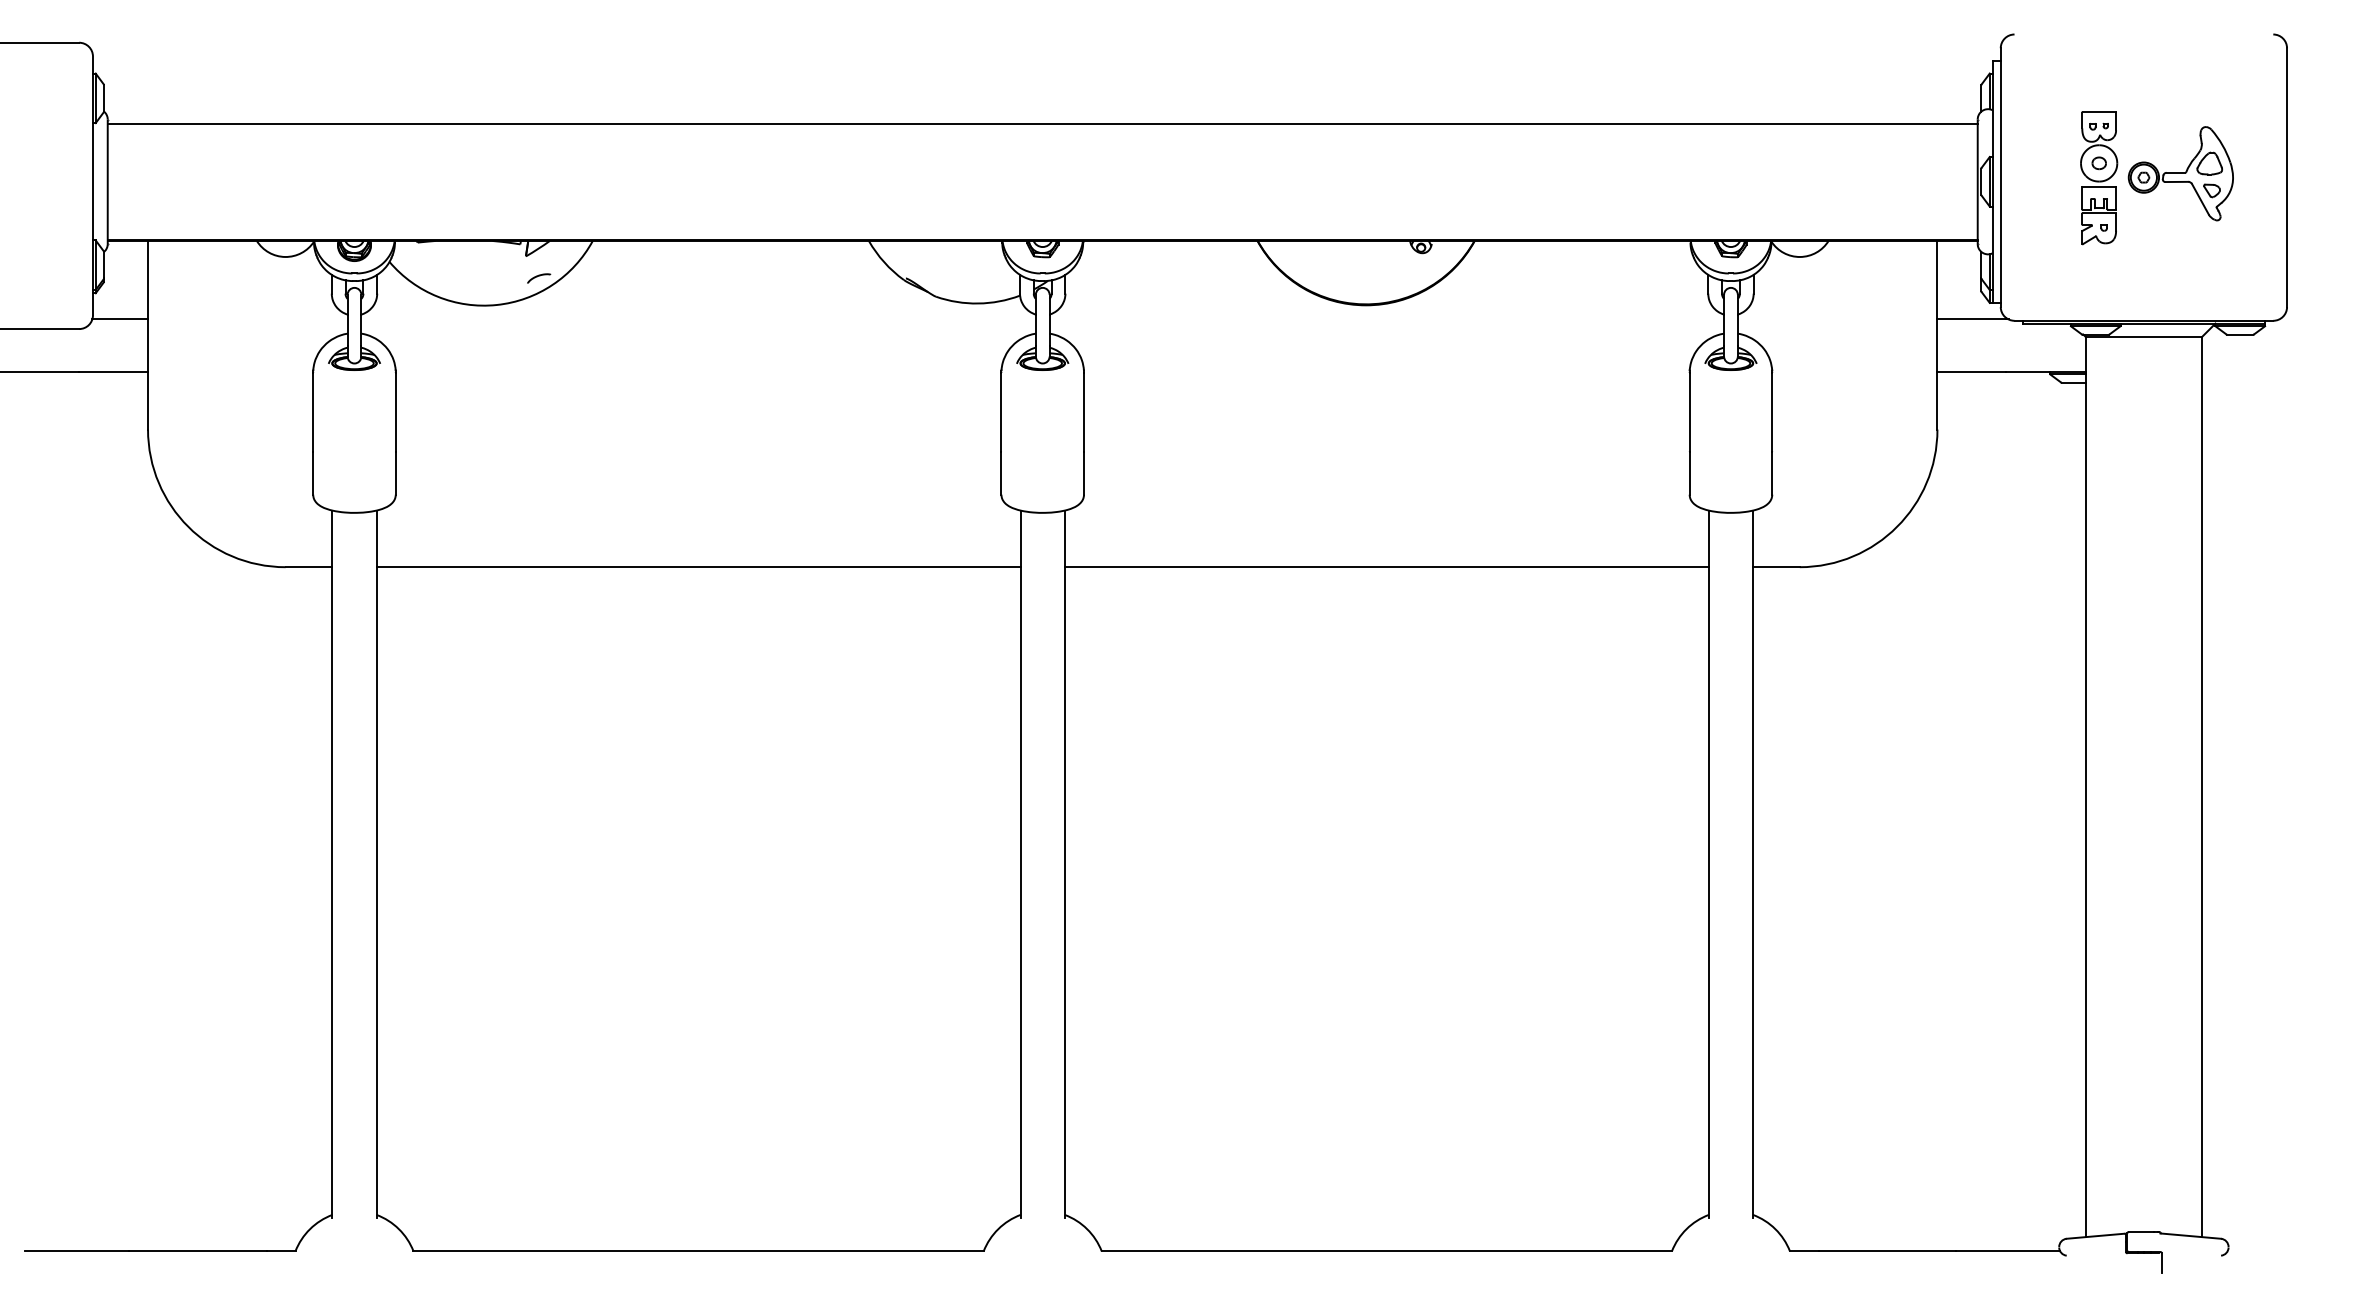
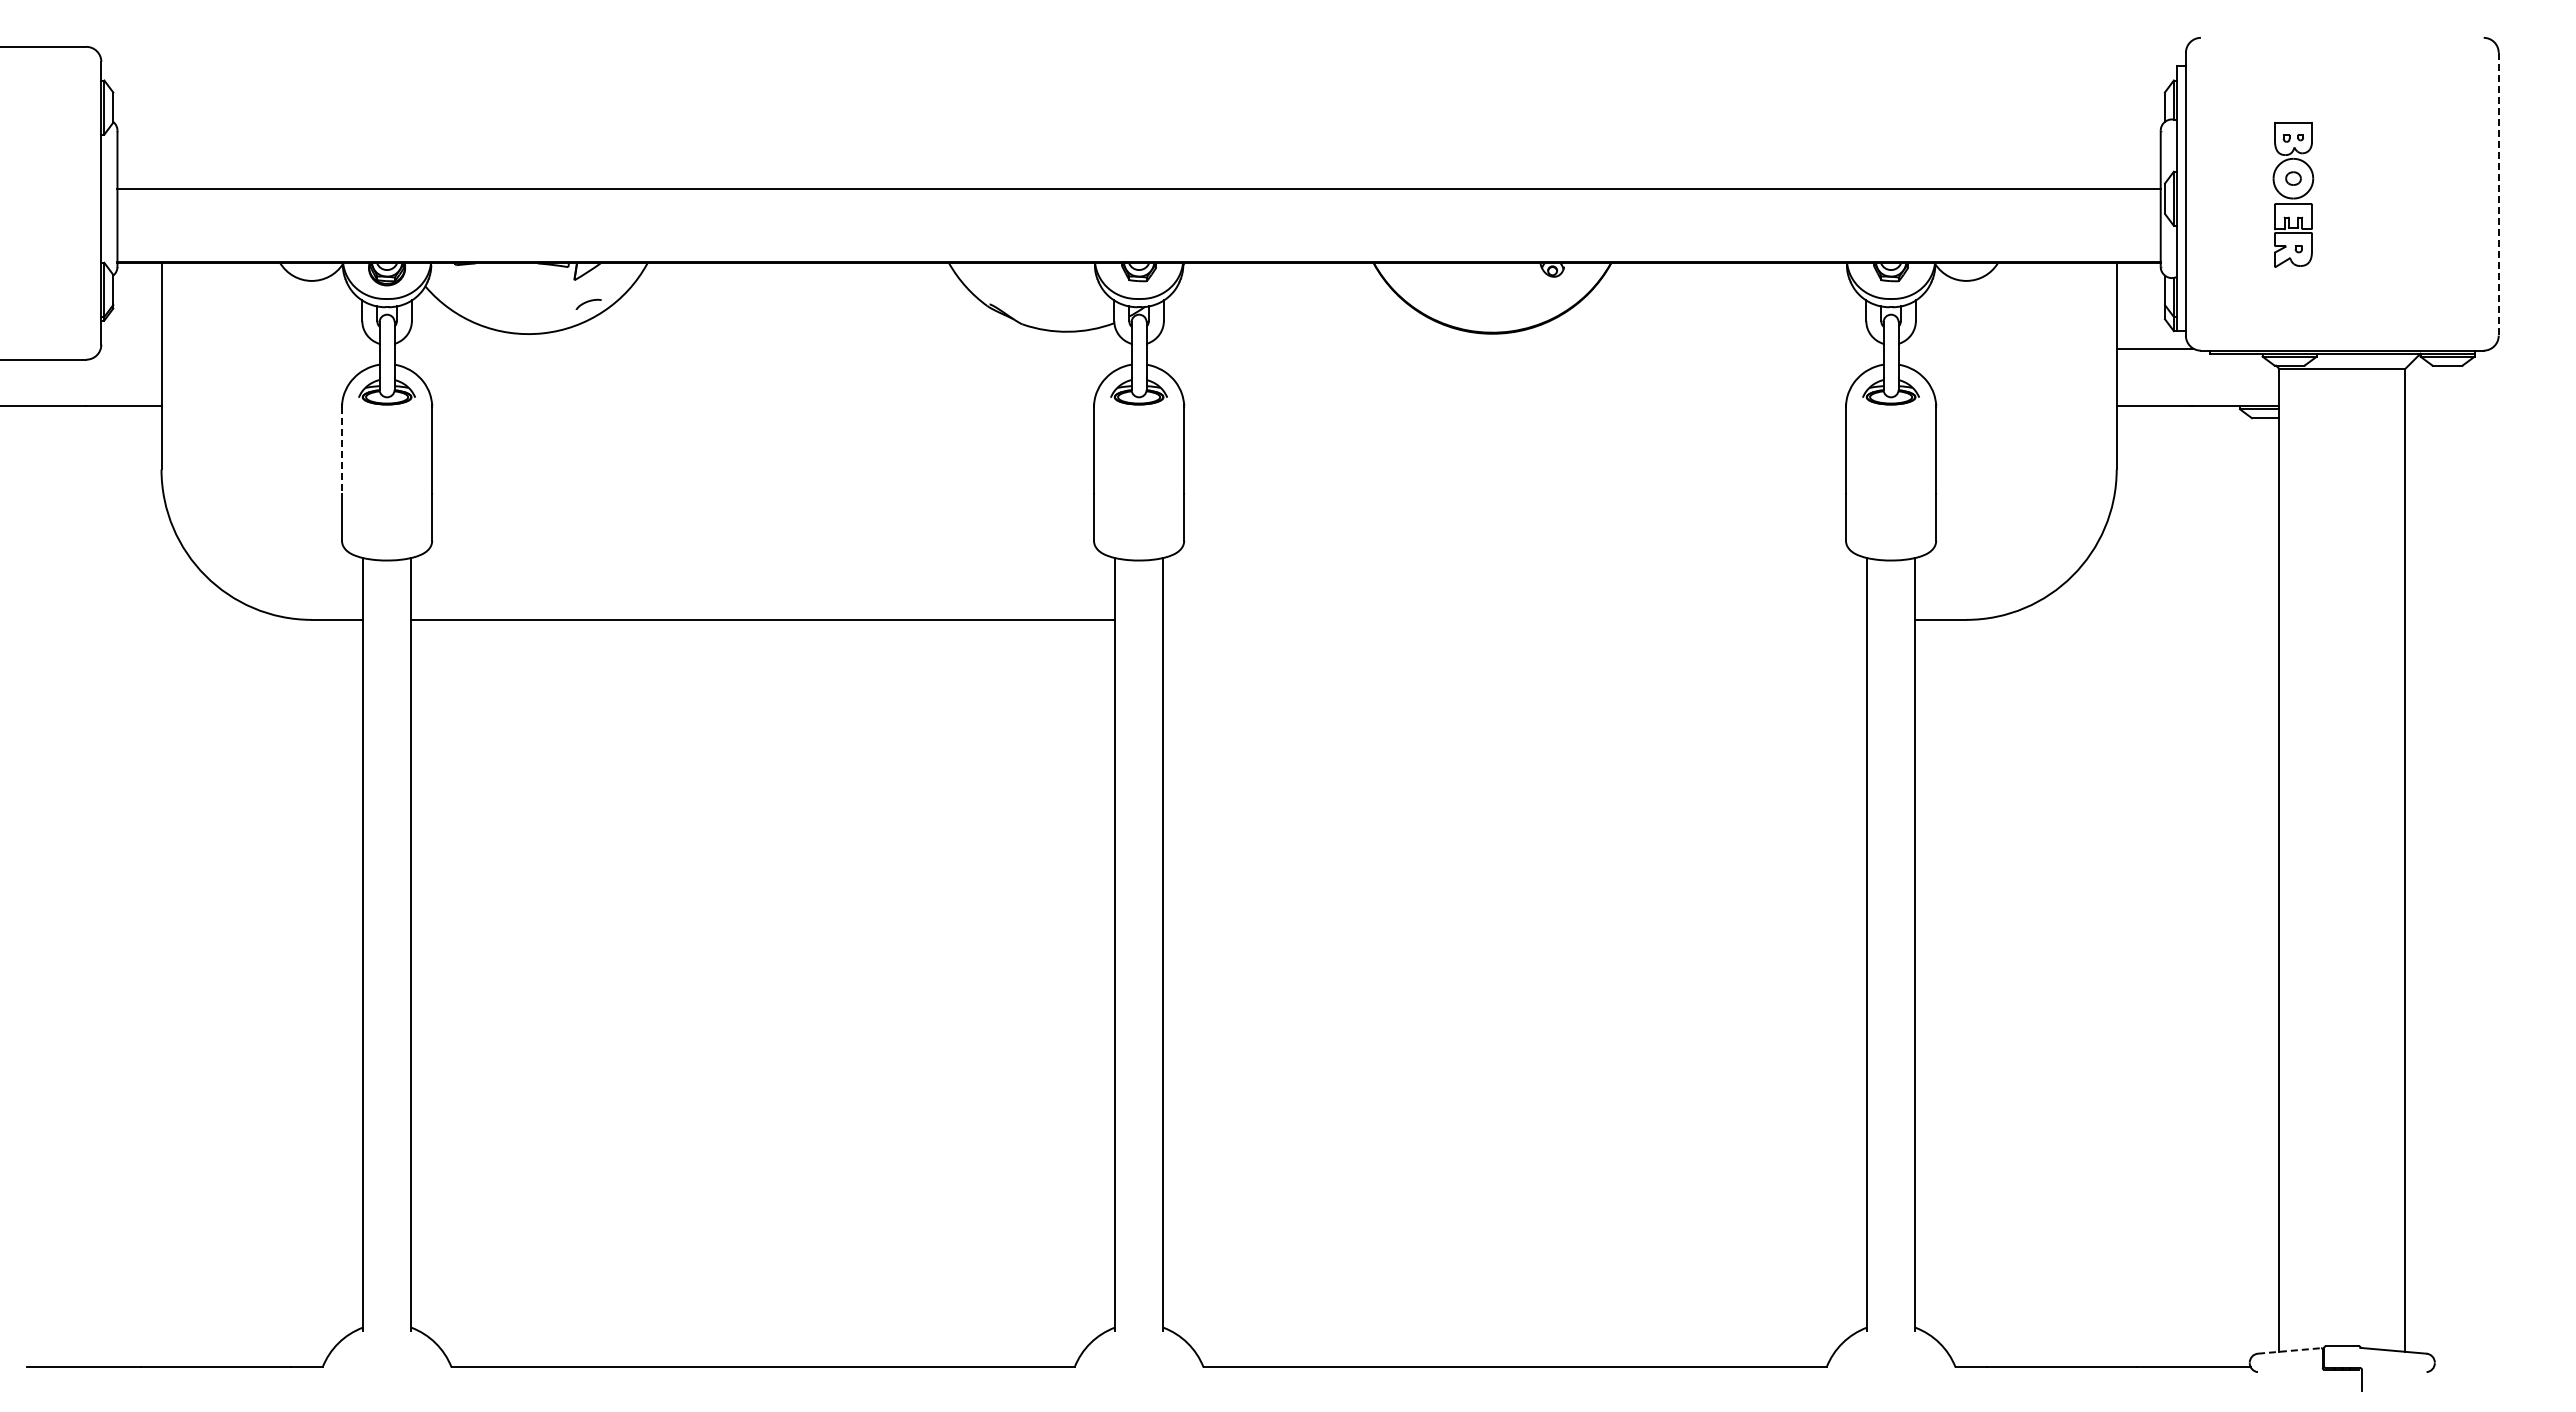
line: (1042, 123) -> (1138, 188), moved
part: (2180, 173) -> (2382, 189), removed
line: (2286, 177) -> (2498, 194), solid -> dashed
line: (119, 319) -> (130, 349), removed
line: (312, 413) -> (341, 451), solid -> dashed
line: (1387, 566) -> (1515, 619), removed
line: (2095, 1235) -> (2289, 1350), solid -> dashed

